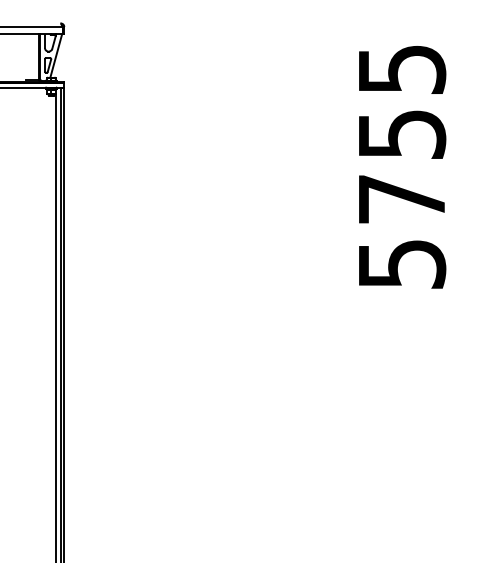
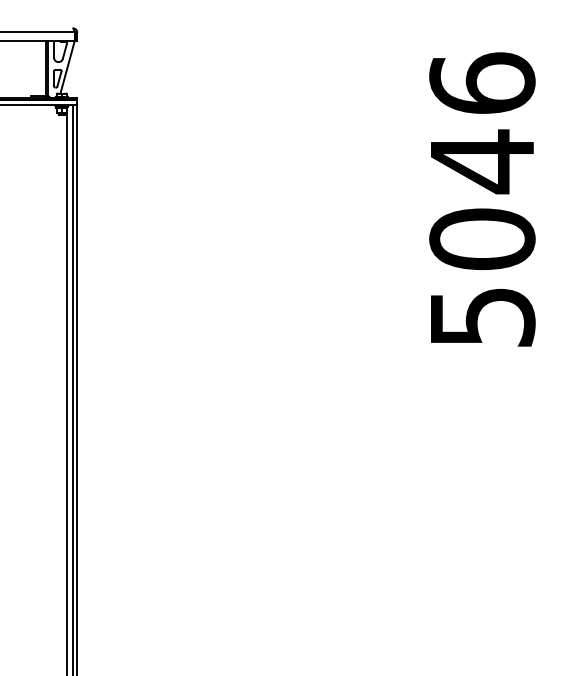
text: (401, 133) -> (481, 160), 5755 -> 5046

